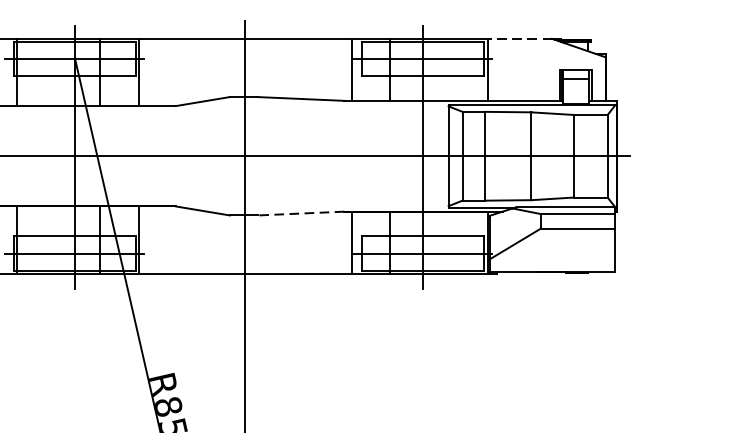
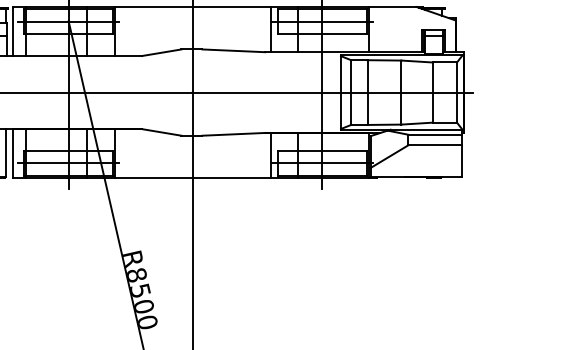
line: (519, 38) -> (392, 6), dashed -> solid
line: (301, 213) -> (233, 134), dashed -> solid

